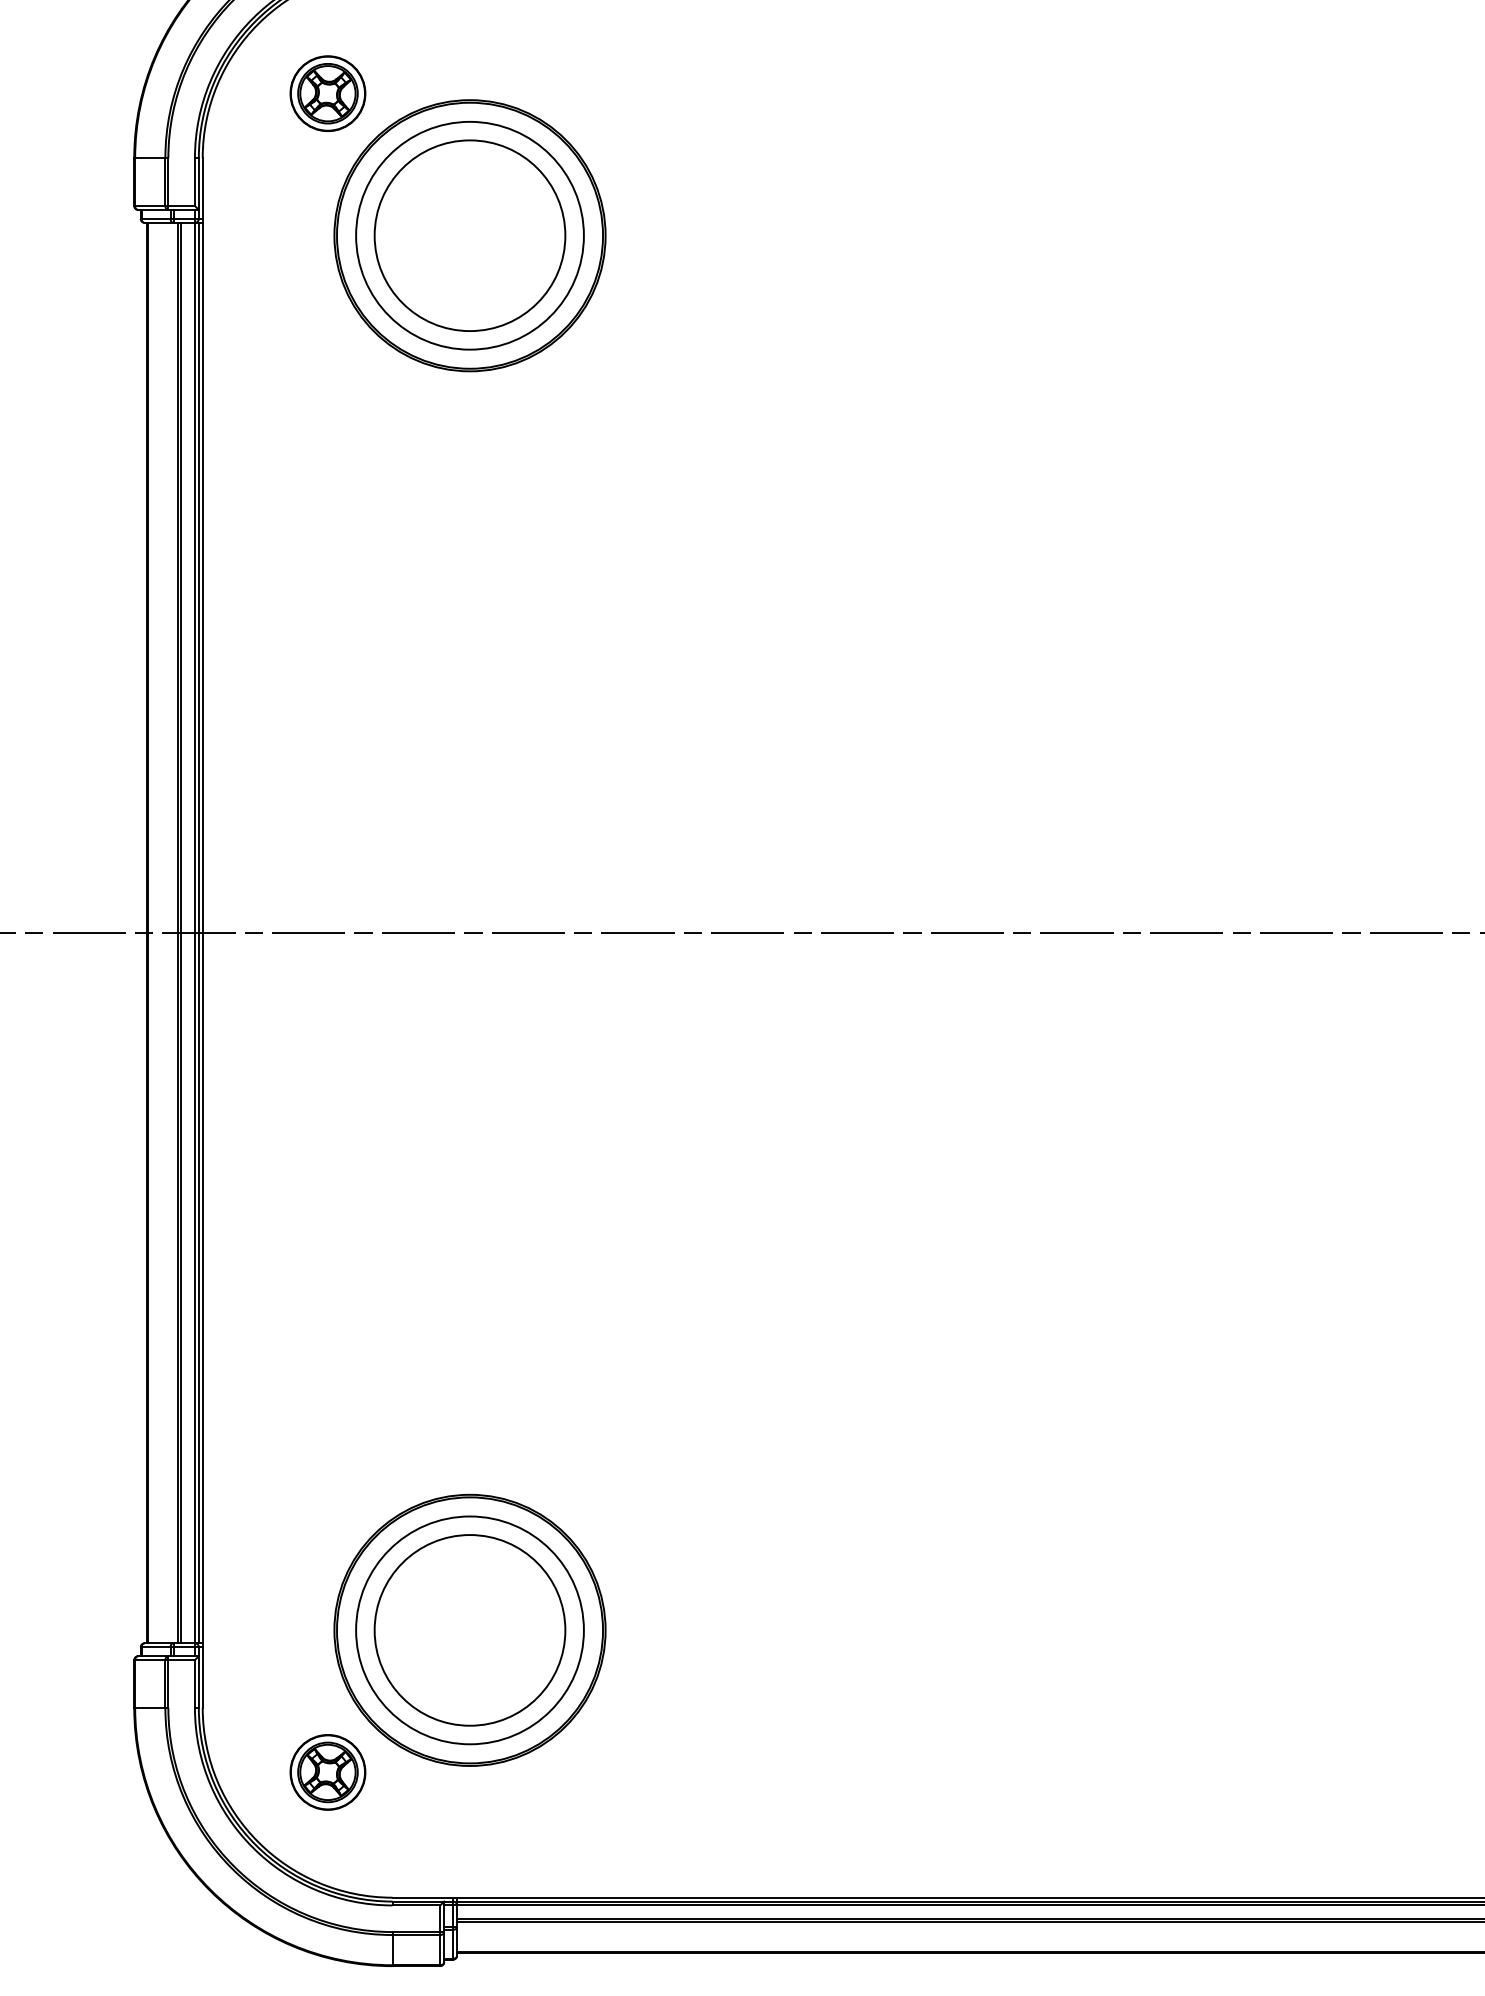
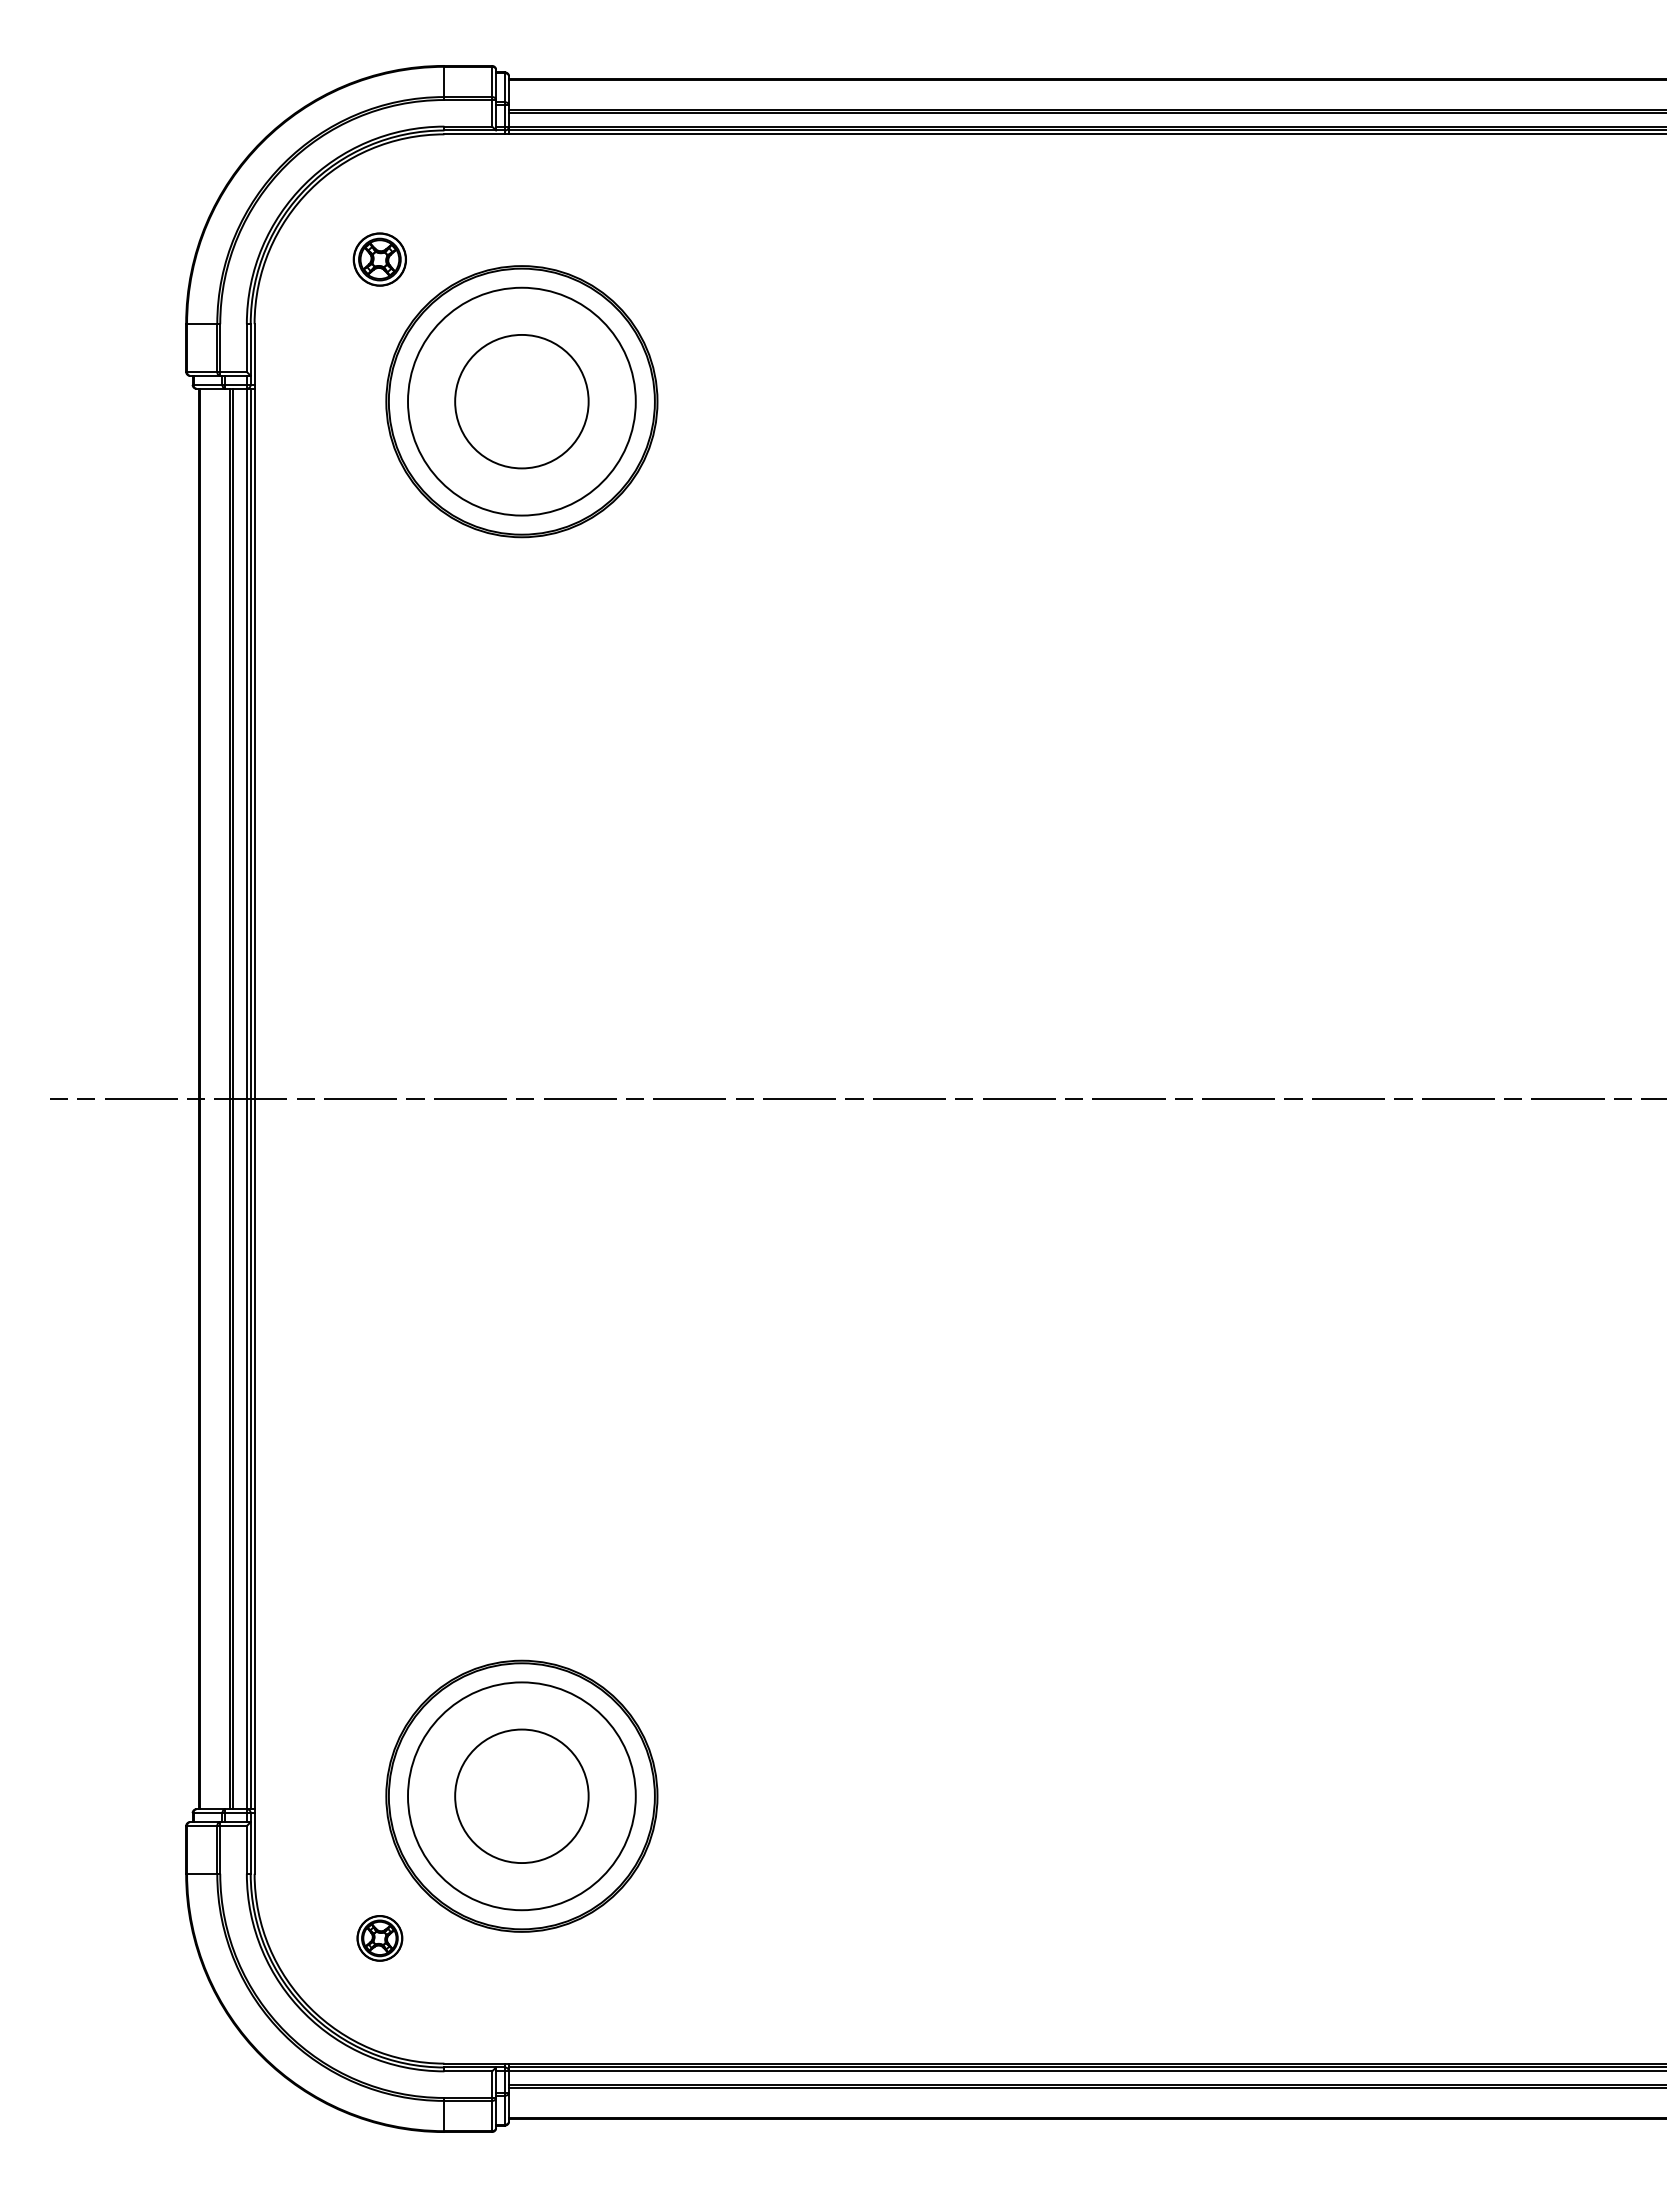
part: (327, 93) -> (379, 259), size x0.7
circle: (469, 235) -> (521, 401), size x0.7
circle: (469, 1629) -> (521, 1795), size x0.7
part: (327, 1772) -> (379, 1938), size x0.6

